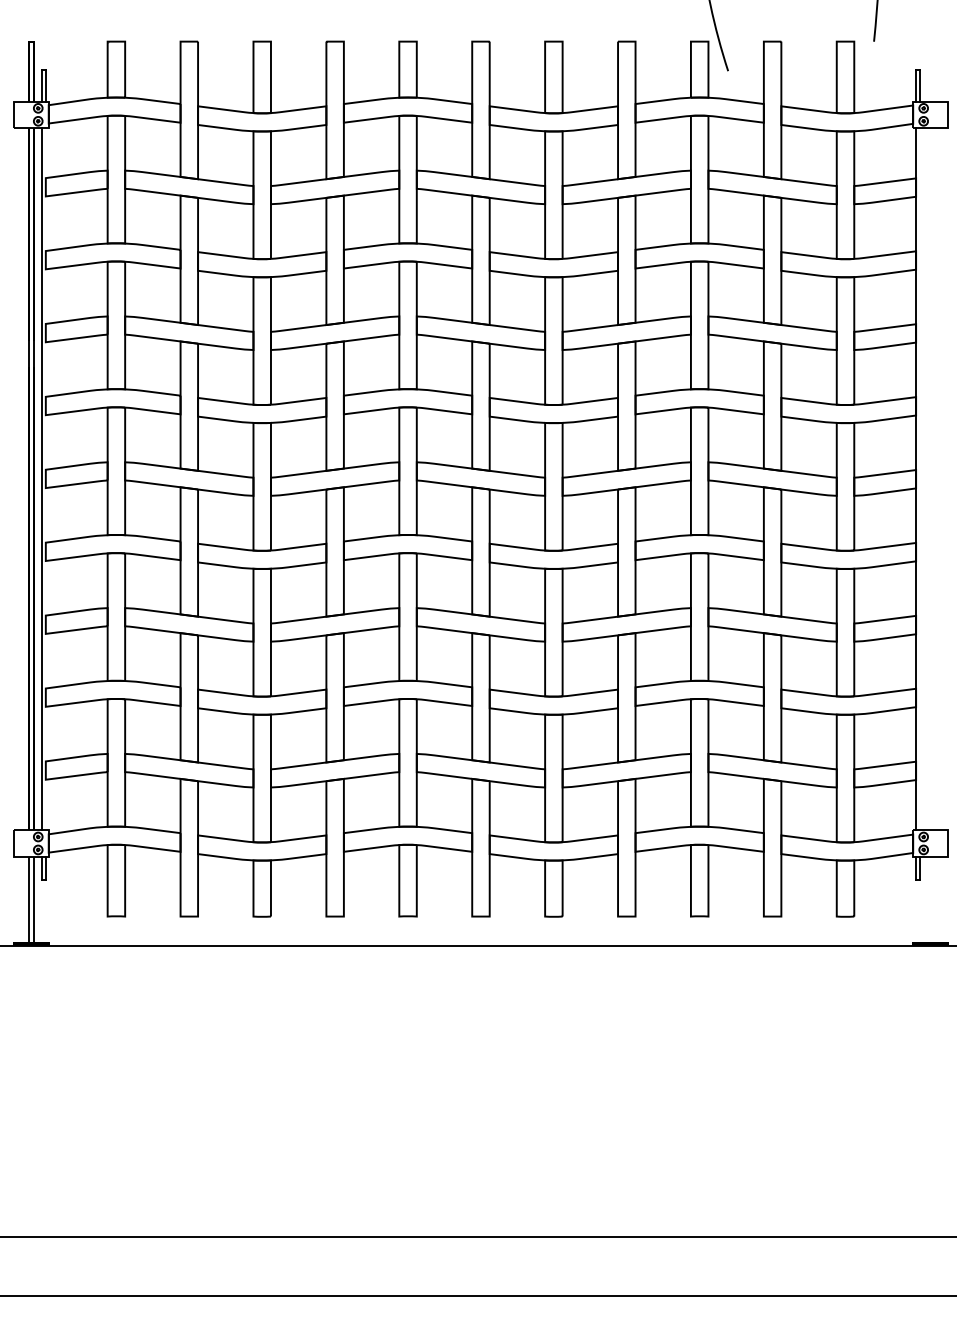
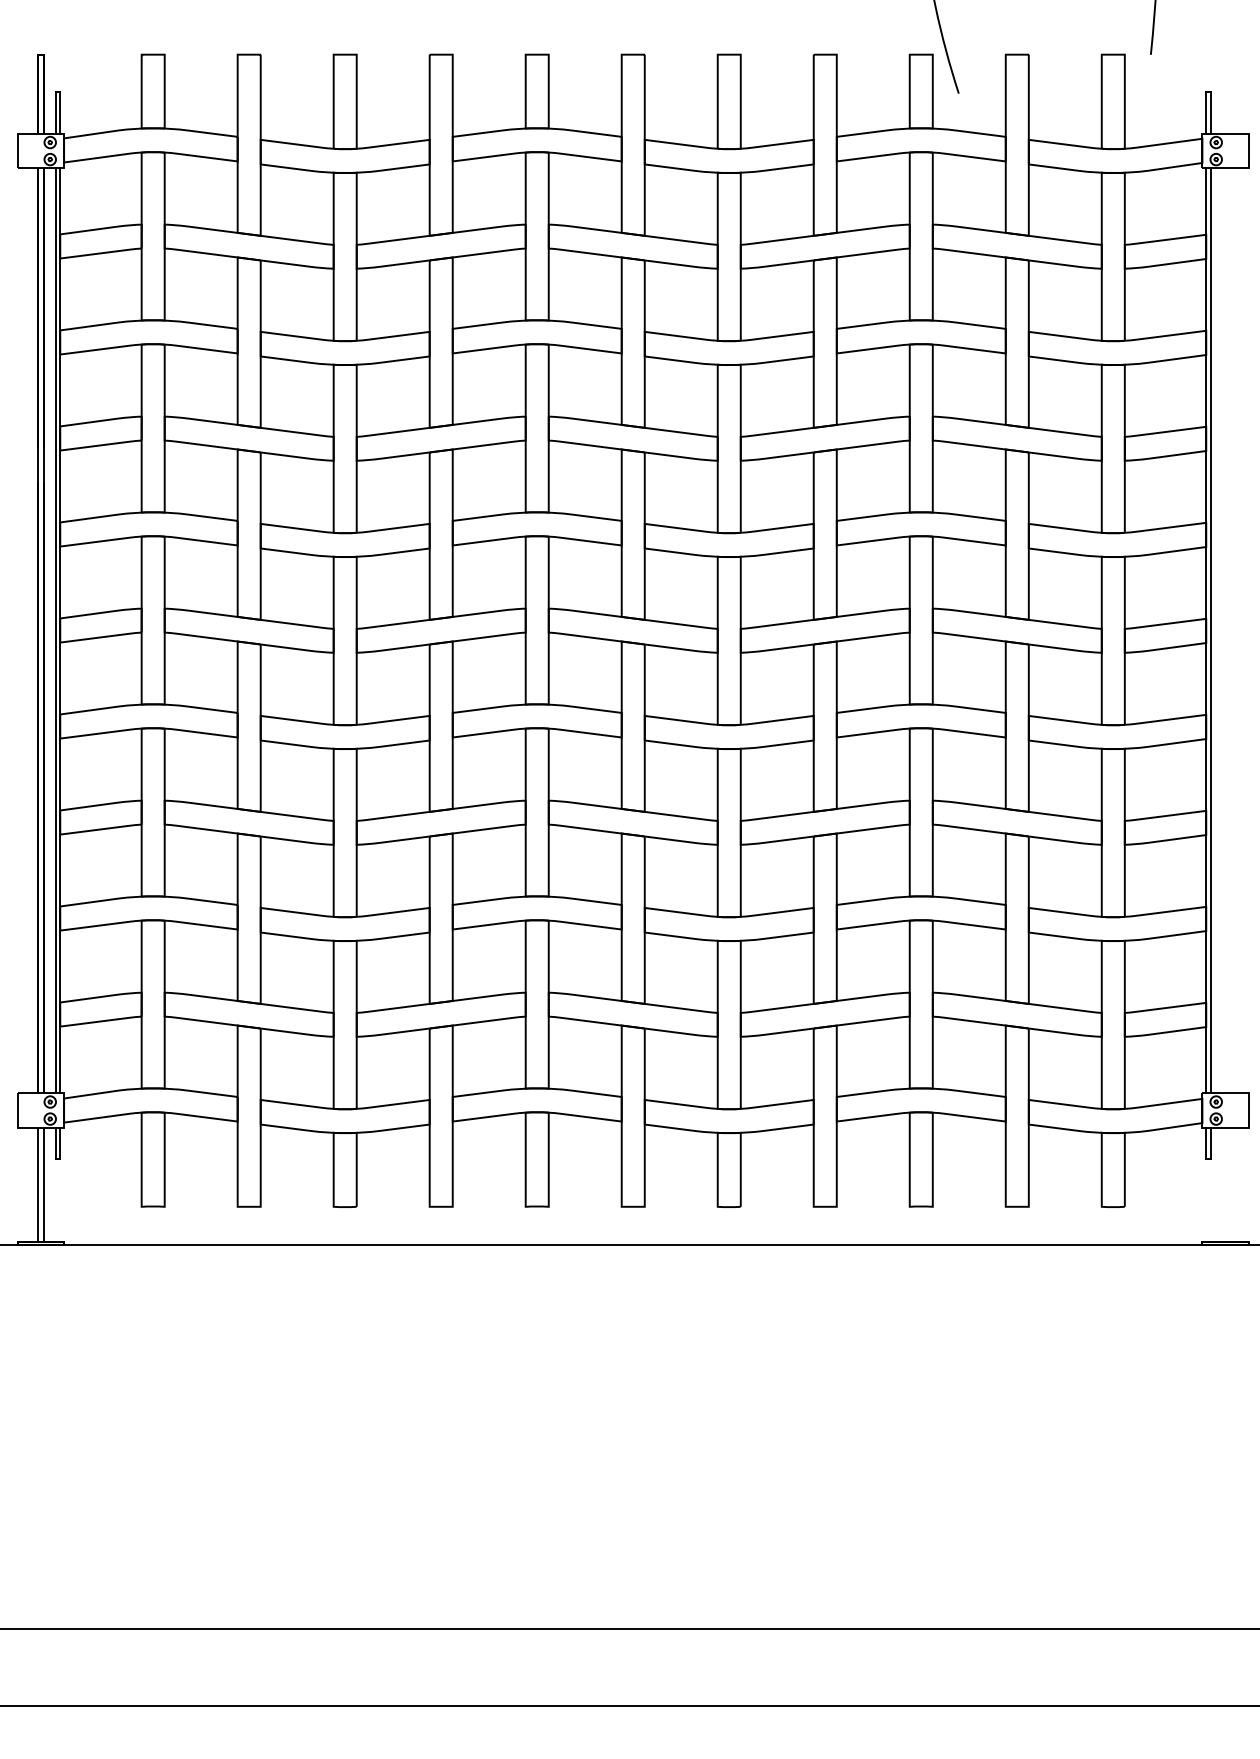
line: (46, 478) -> (60, 630), added
line: (919, 478) -> (1210, 630), added

